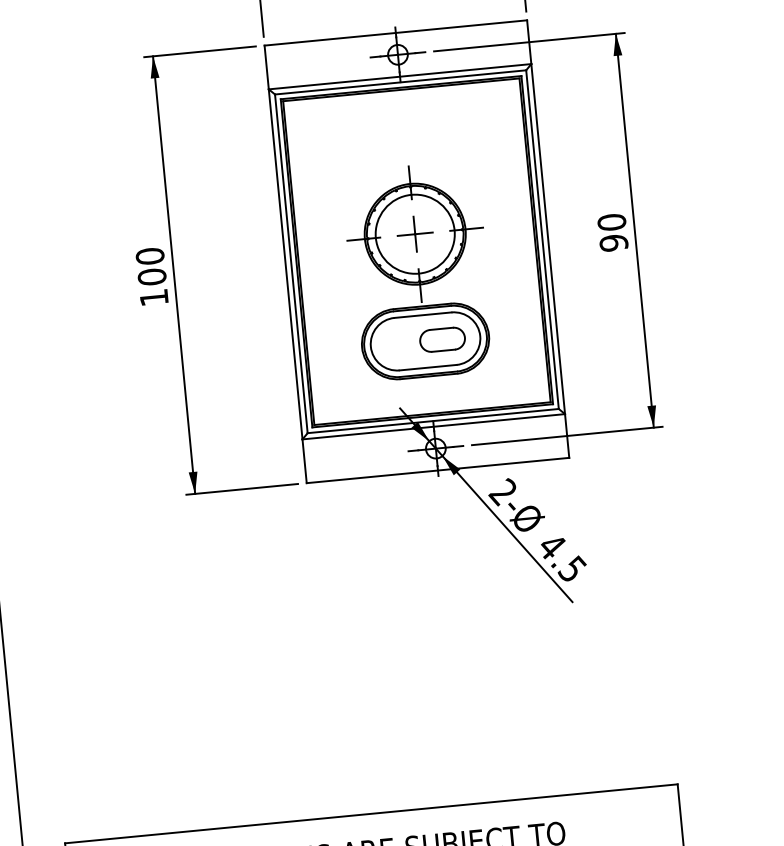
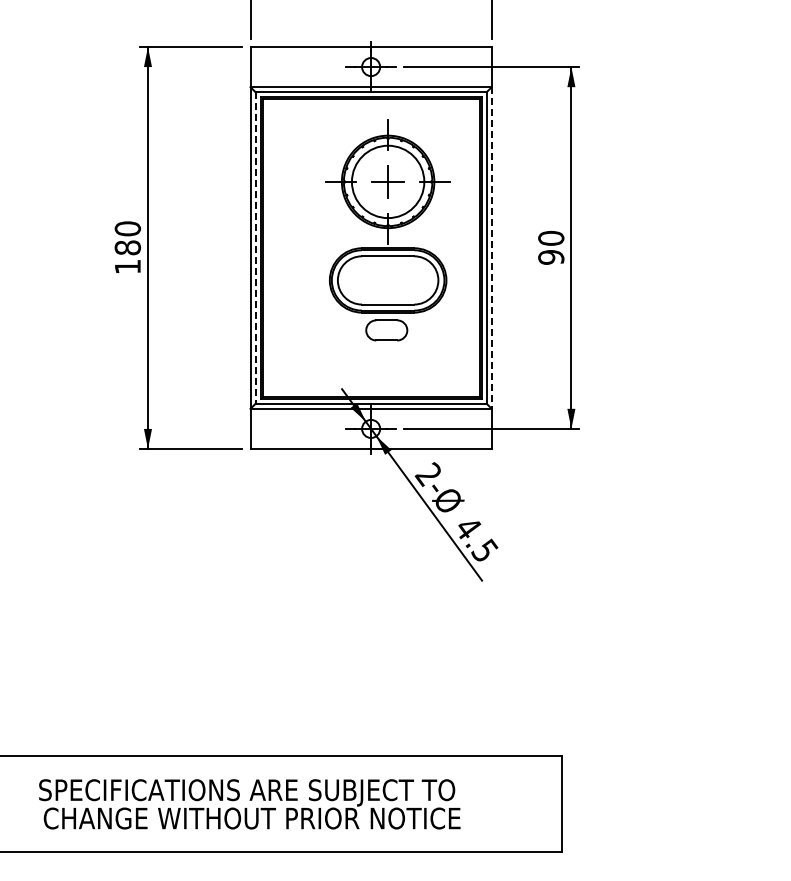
line: (547, 239) -> (491, 248), solid -> dashed
line: (291, 264) -> (255, 248), solid -> dashed
part: (418, 271) -> (387, 216), moved
text: (151, 276) -> (127, 247), 100 -> 180

